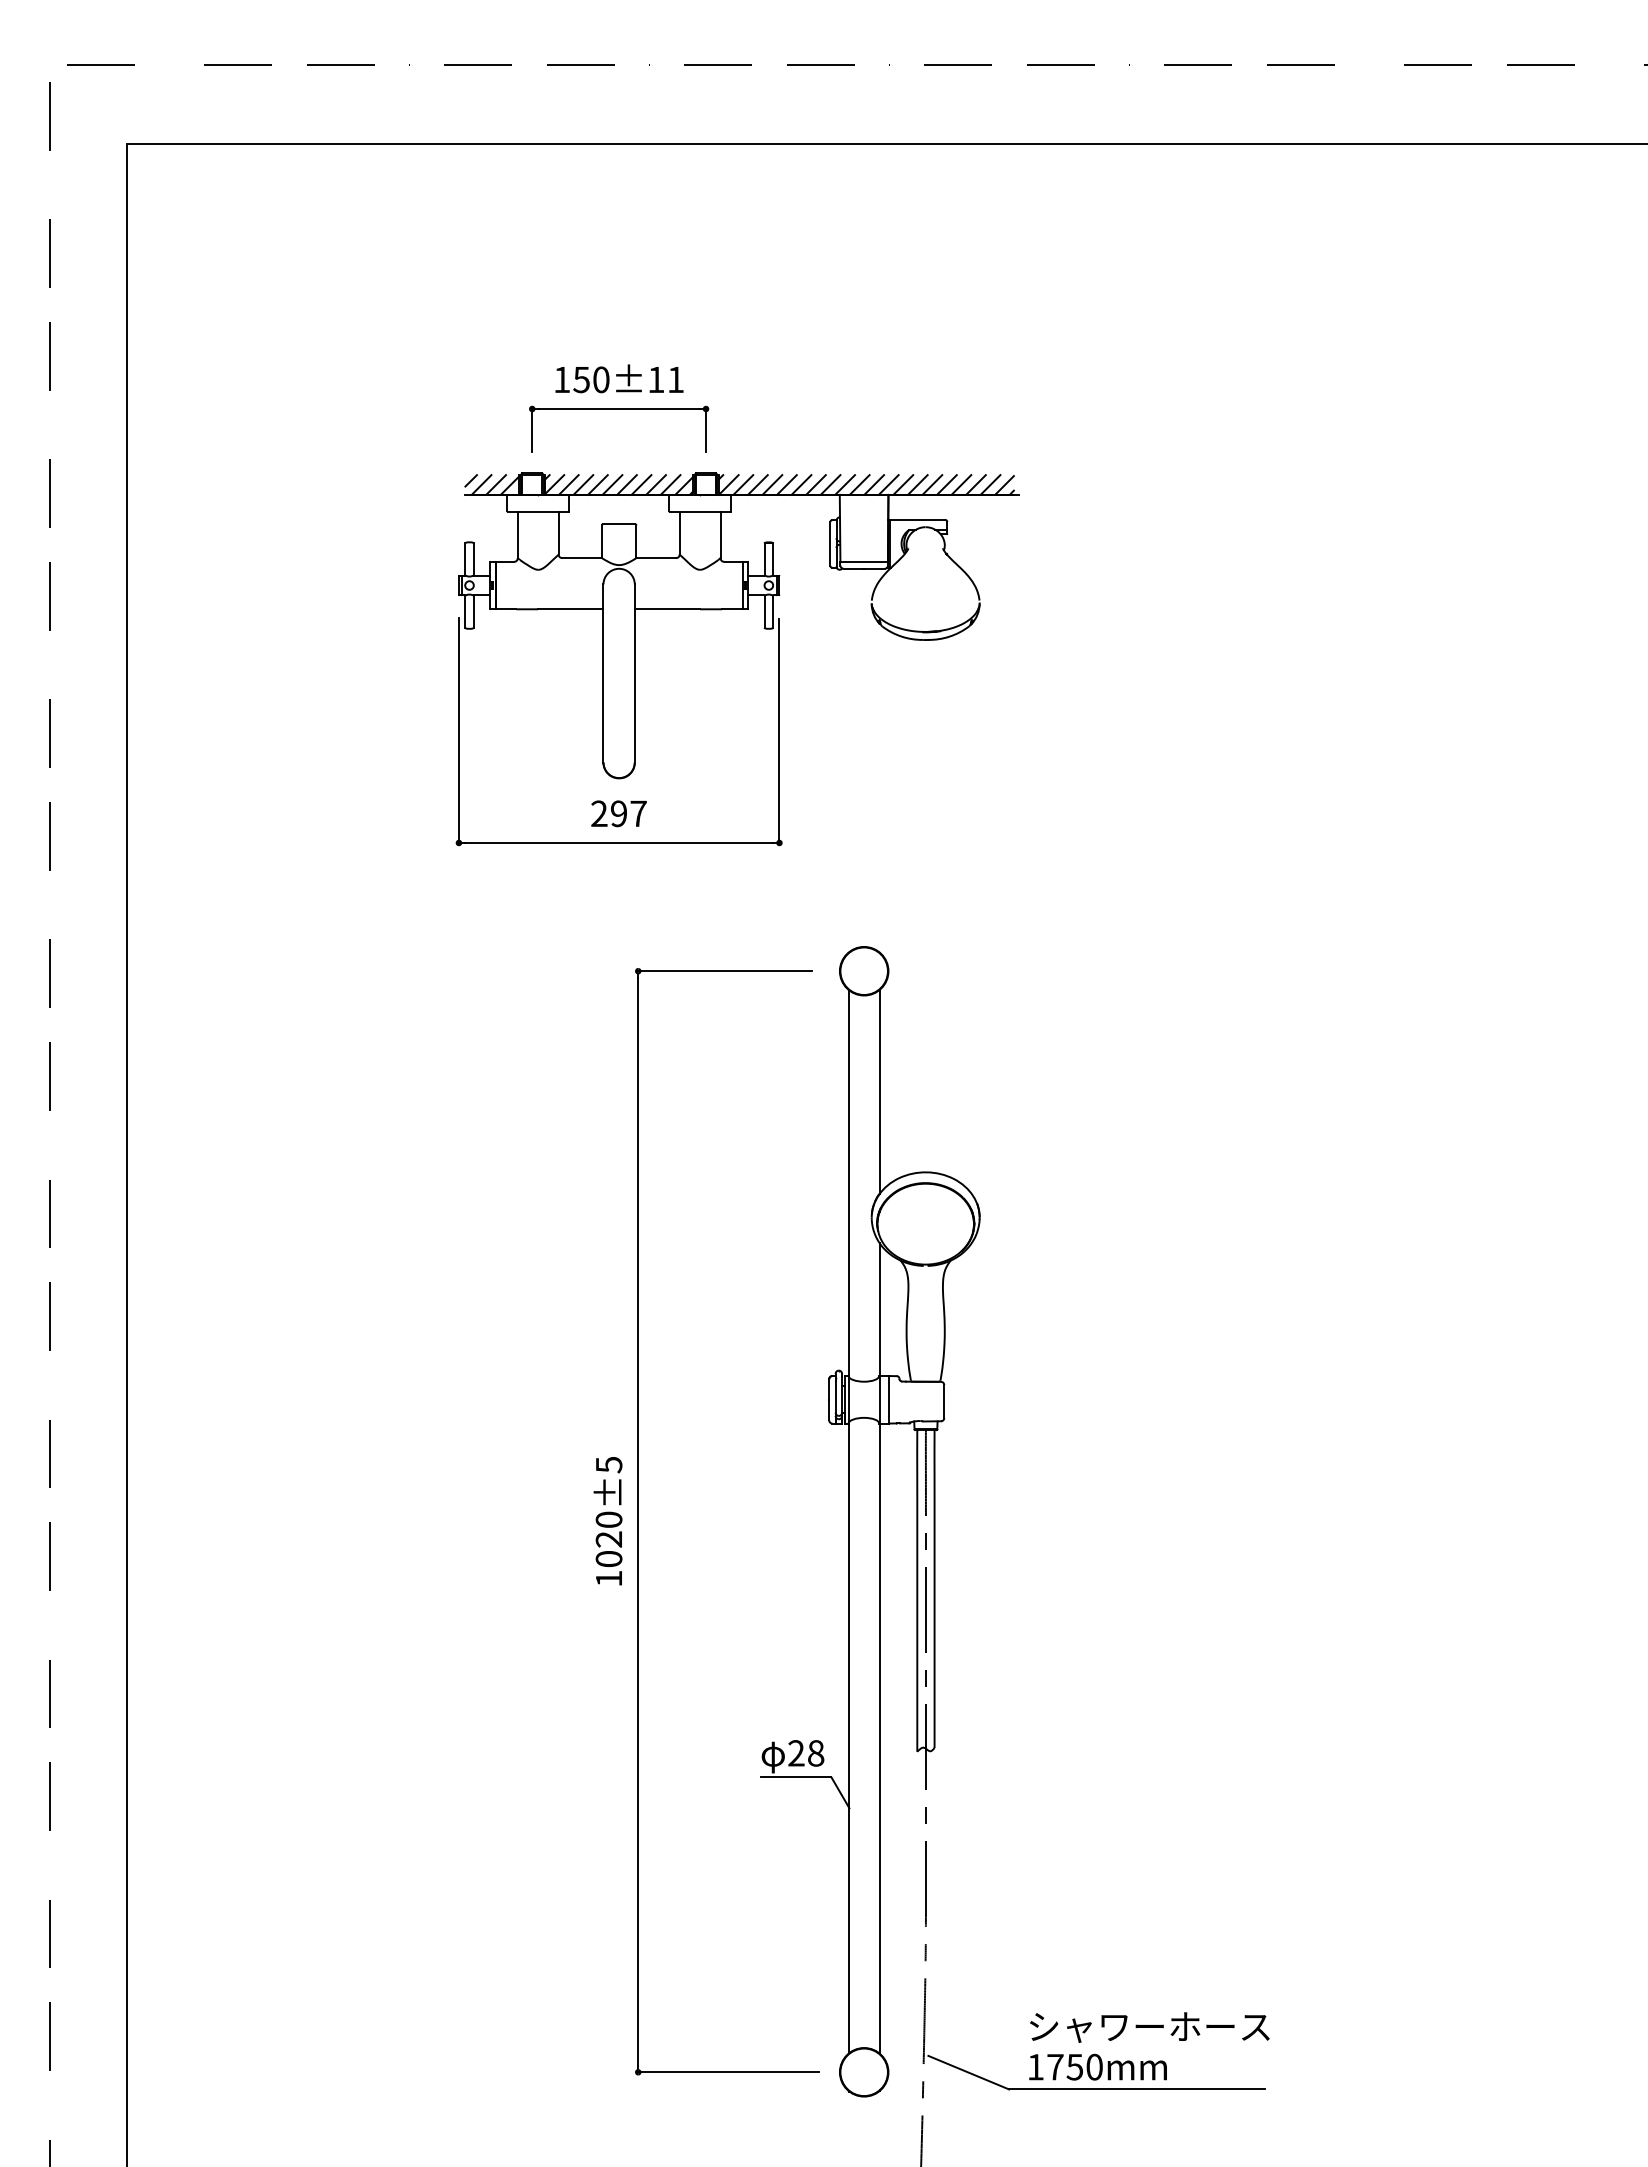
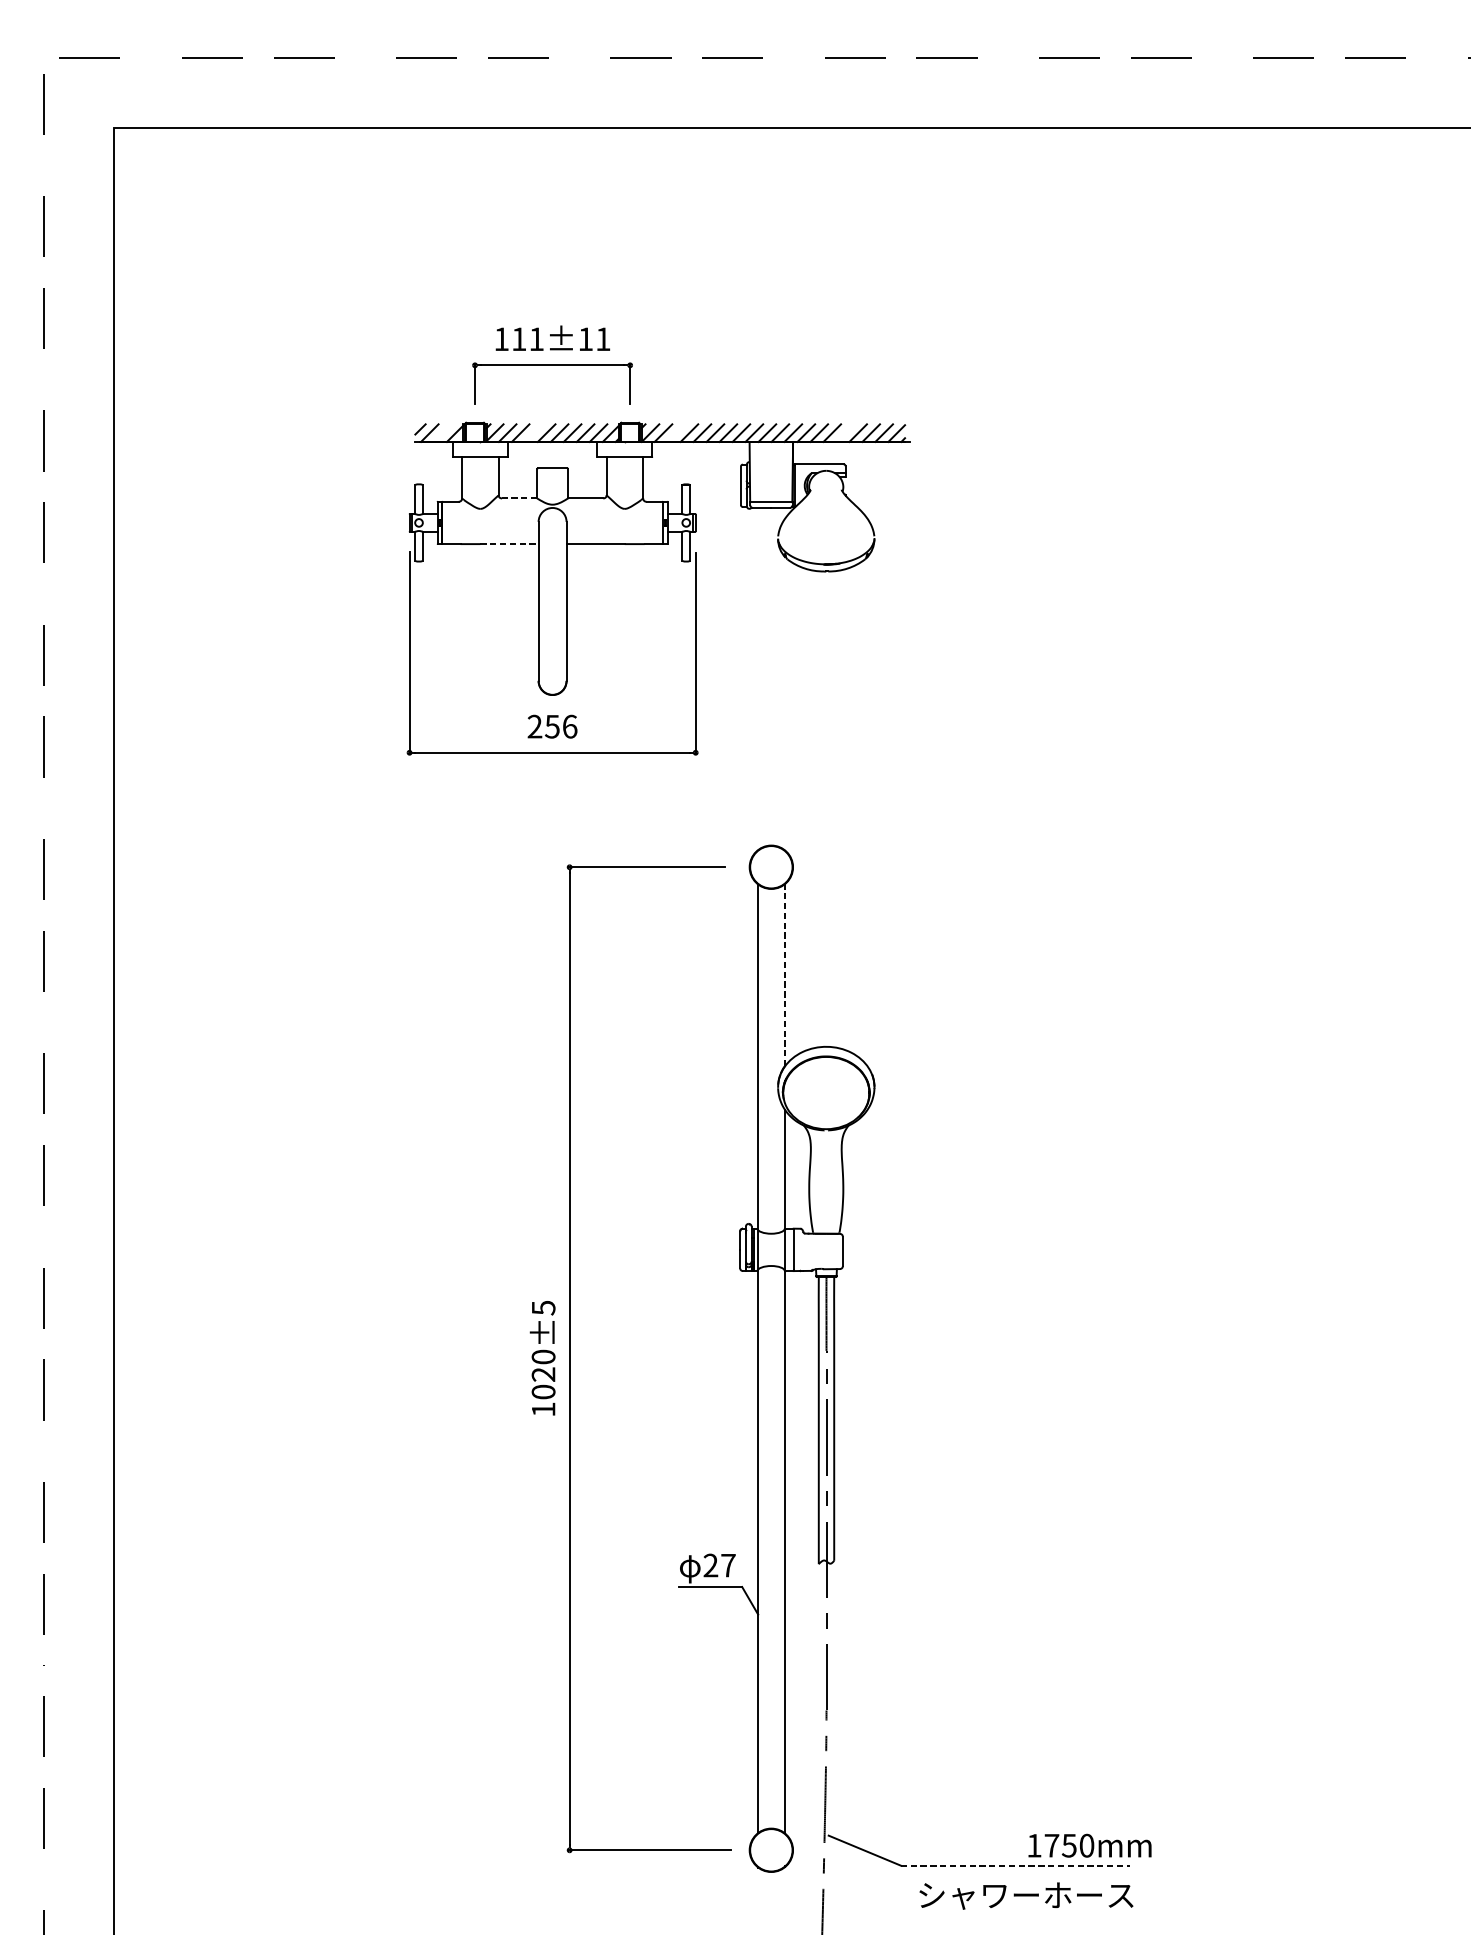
text: (591, 379) -> (527, 338), 150±11 -> 111±11
line: (496, 484) -> (443, 432), removed
line: (597, 484) -> (533, 432), removed
line: (757, 484) -> (676, 432), removed
line: (946, 484) -> (844, 432), removed
line: (582, 558) -> (519, 498), solid -> dashed
line: (570, 609) -> (509, 544), solid -> dashed
text: (628, 813) -> (560, 726), 297 -> 256
line: (879, 1091) -> (785, 974), solid -> dashed
text: (816, 1753) -> (728, 1565), 28 -> 27
text: (1149, 2027) -> (1026, 1896), moved
text: (1097, 2066) -> (1089, 1845), moved
line: (1137, 2089) -> (1015, 1865), solid -> dashed

